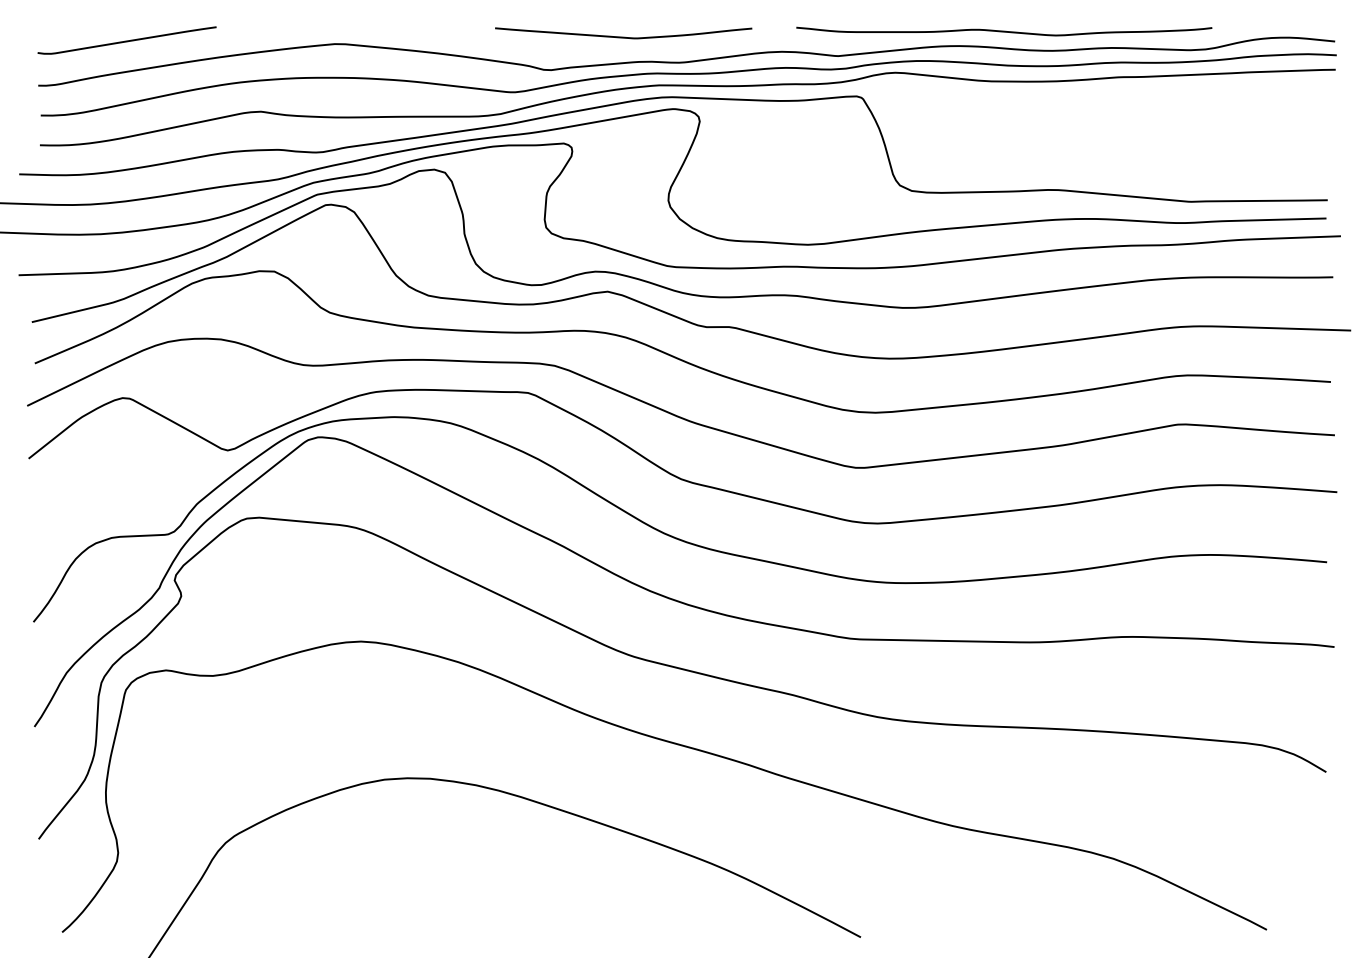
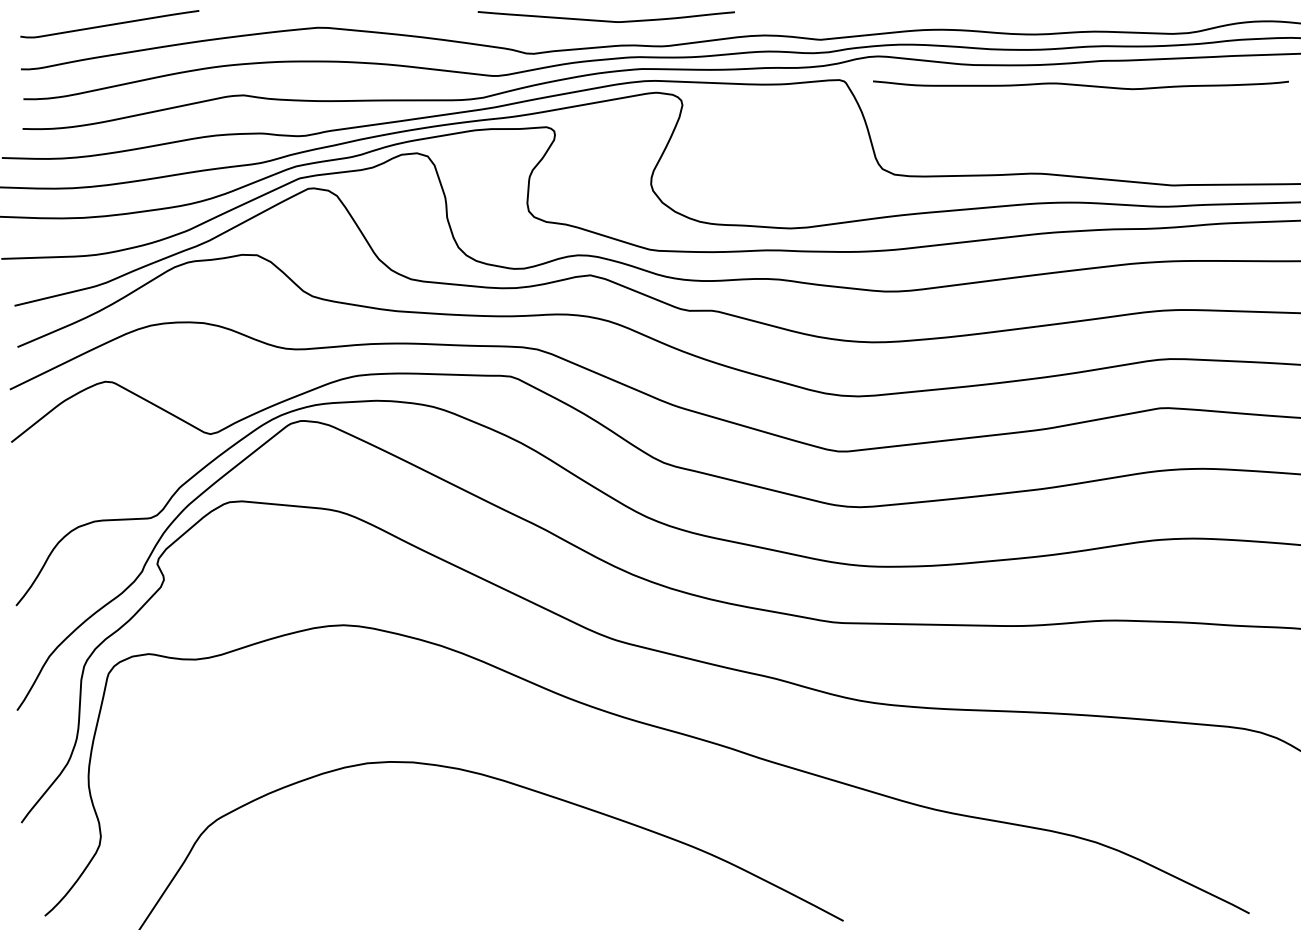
curve: (1004, 31) -> (1081, 85), moved

